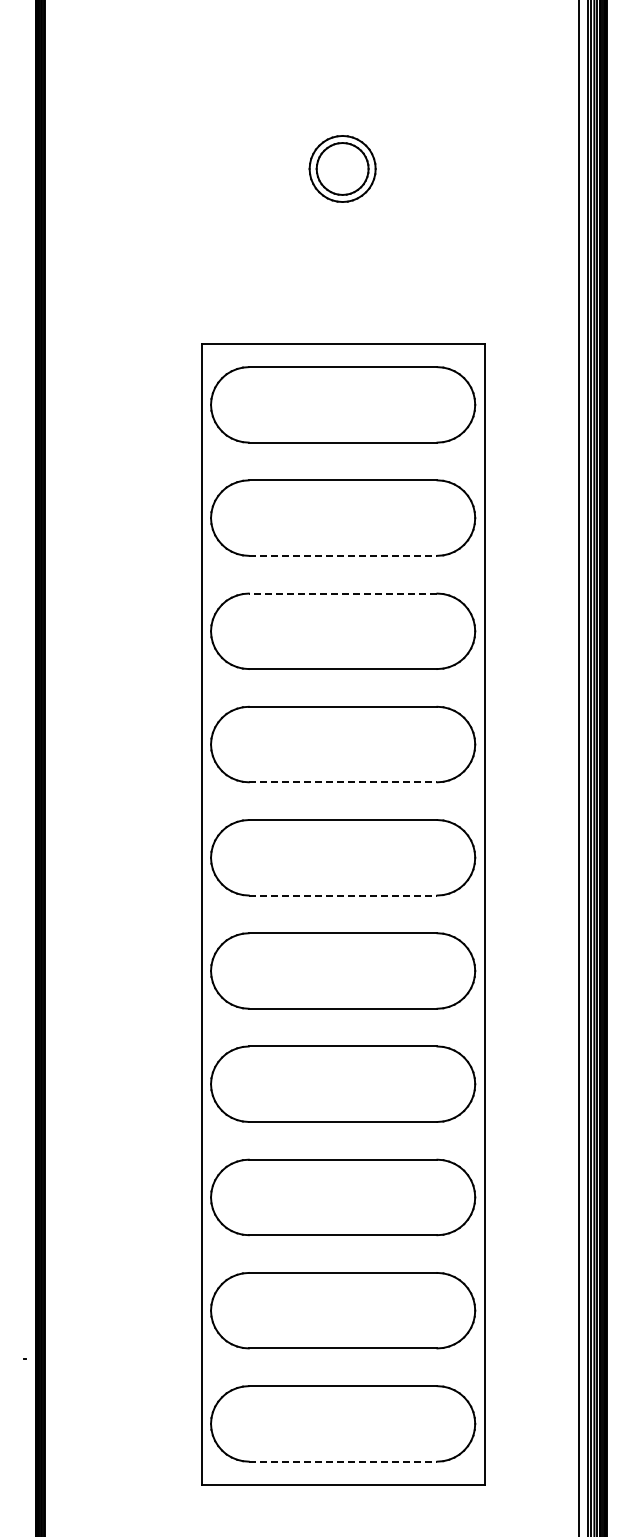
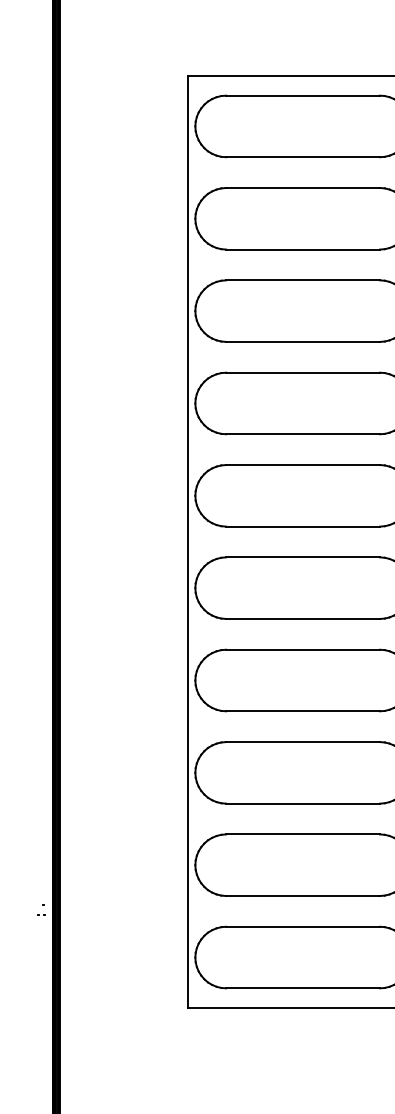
line: (343, 555) -> (303, 249), dashed -> solid
line: (342, 593) -> (302, 280), dashed -> solid
line: (343, 782) -> (303, 434), dashed -> solid
line: (343, 895) -> (303, 526), dashed -> solid
line: (343, 1461) -> (303, 988), dashed -> solid

